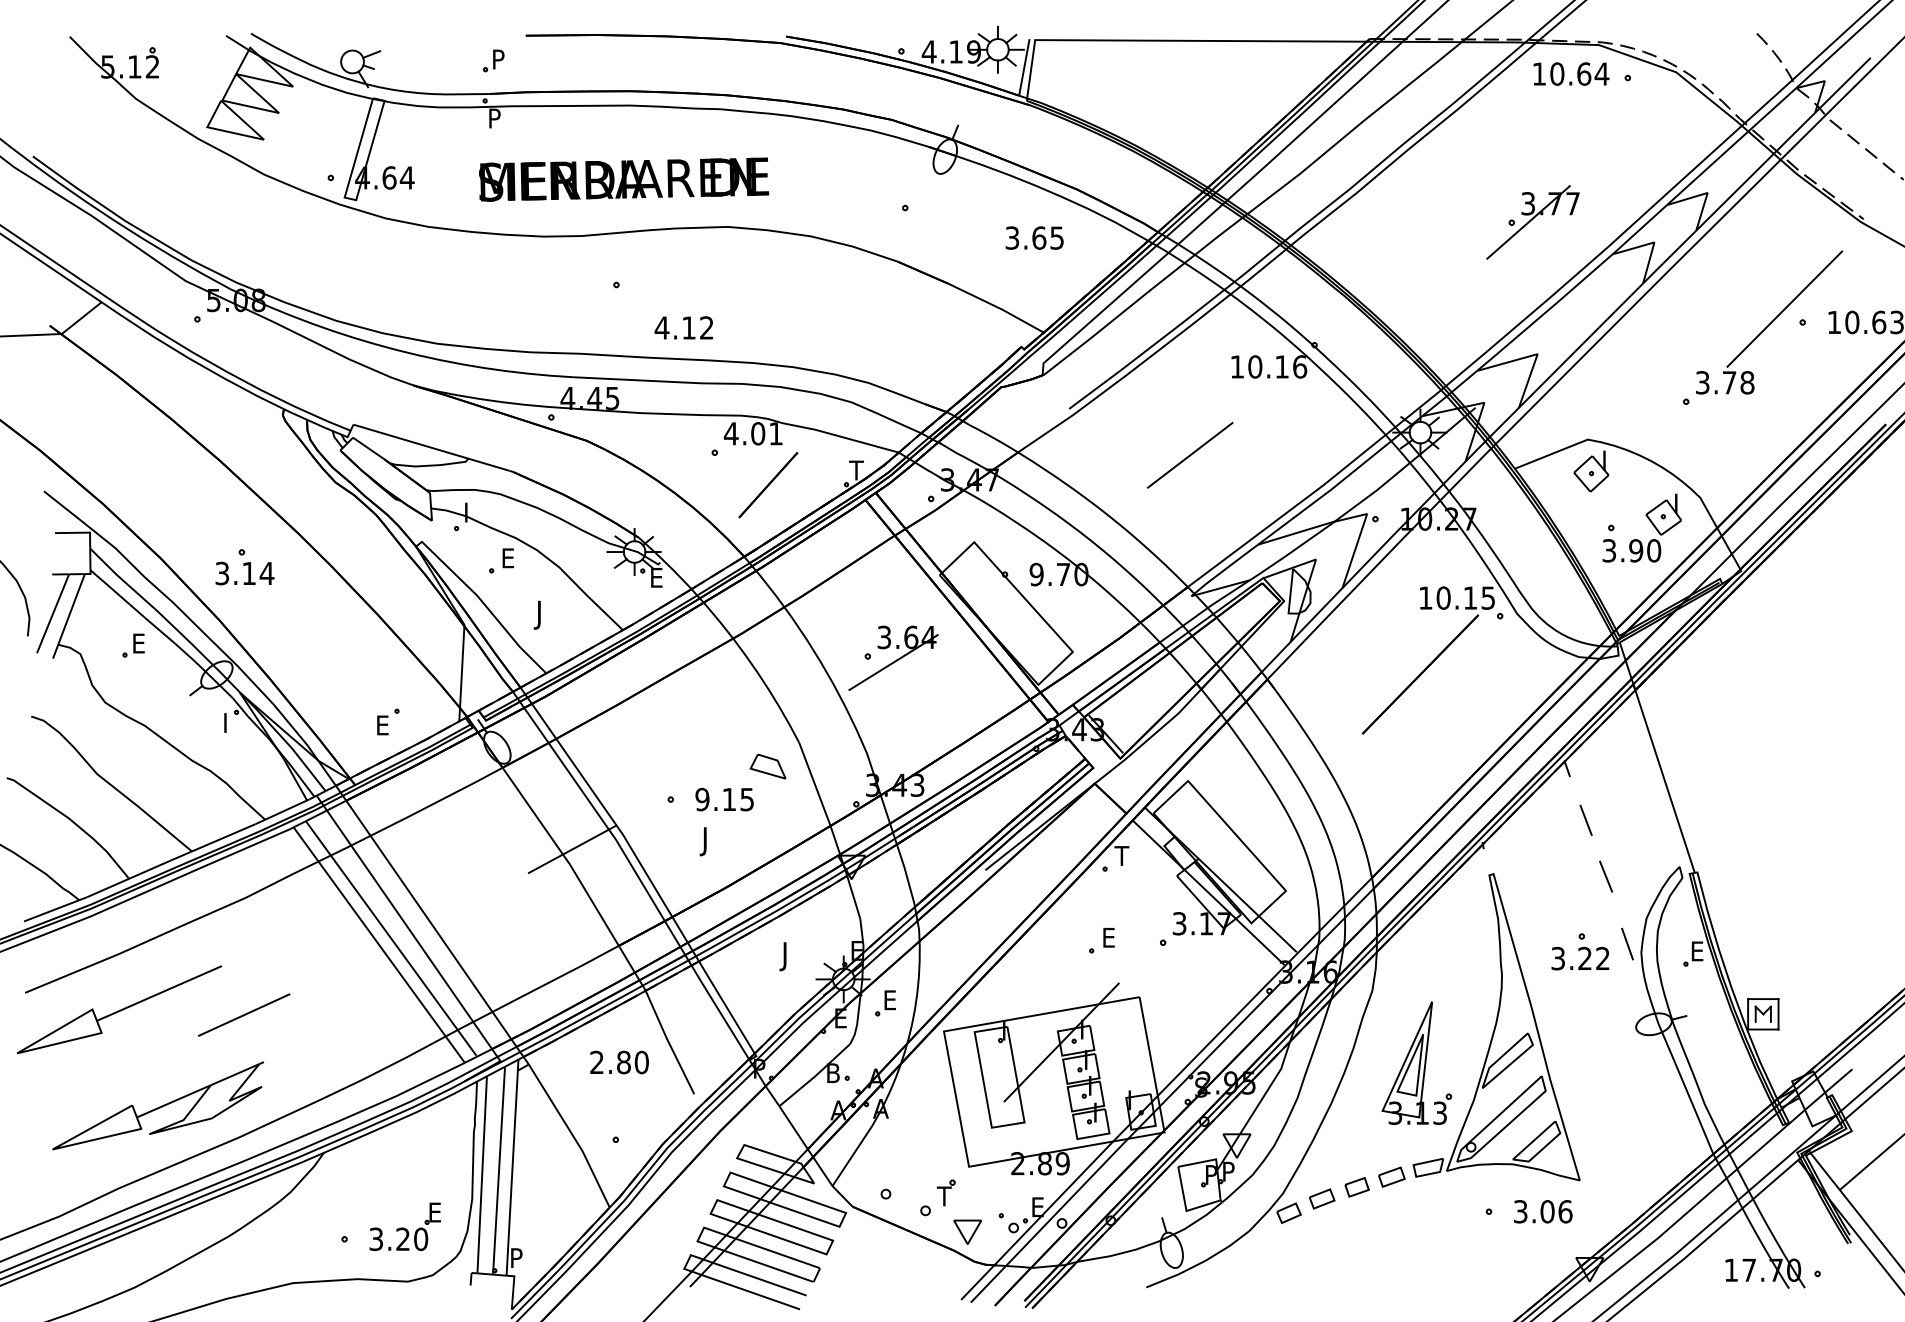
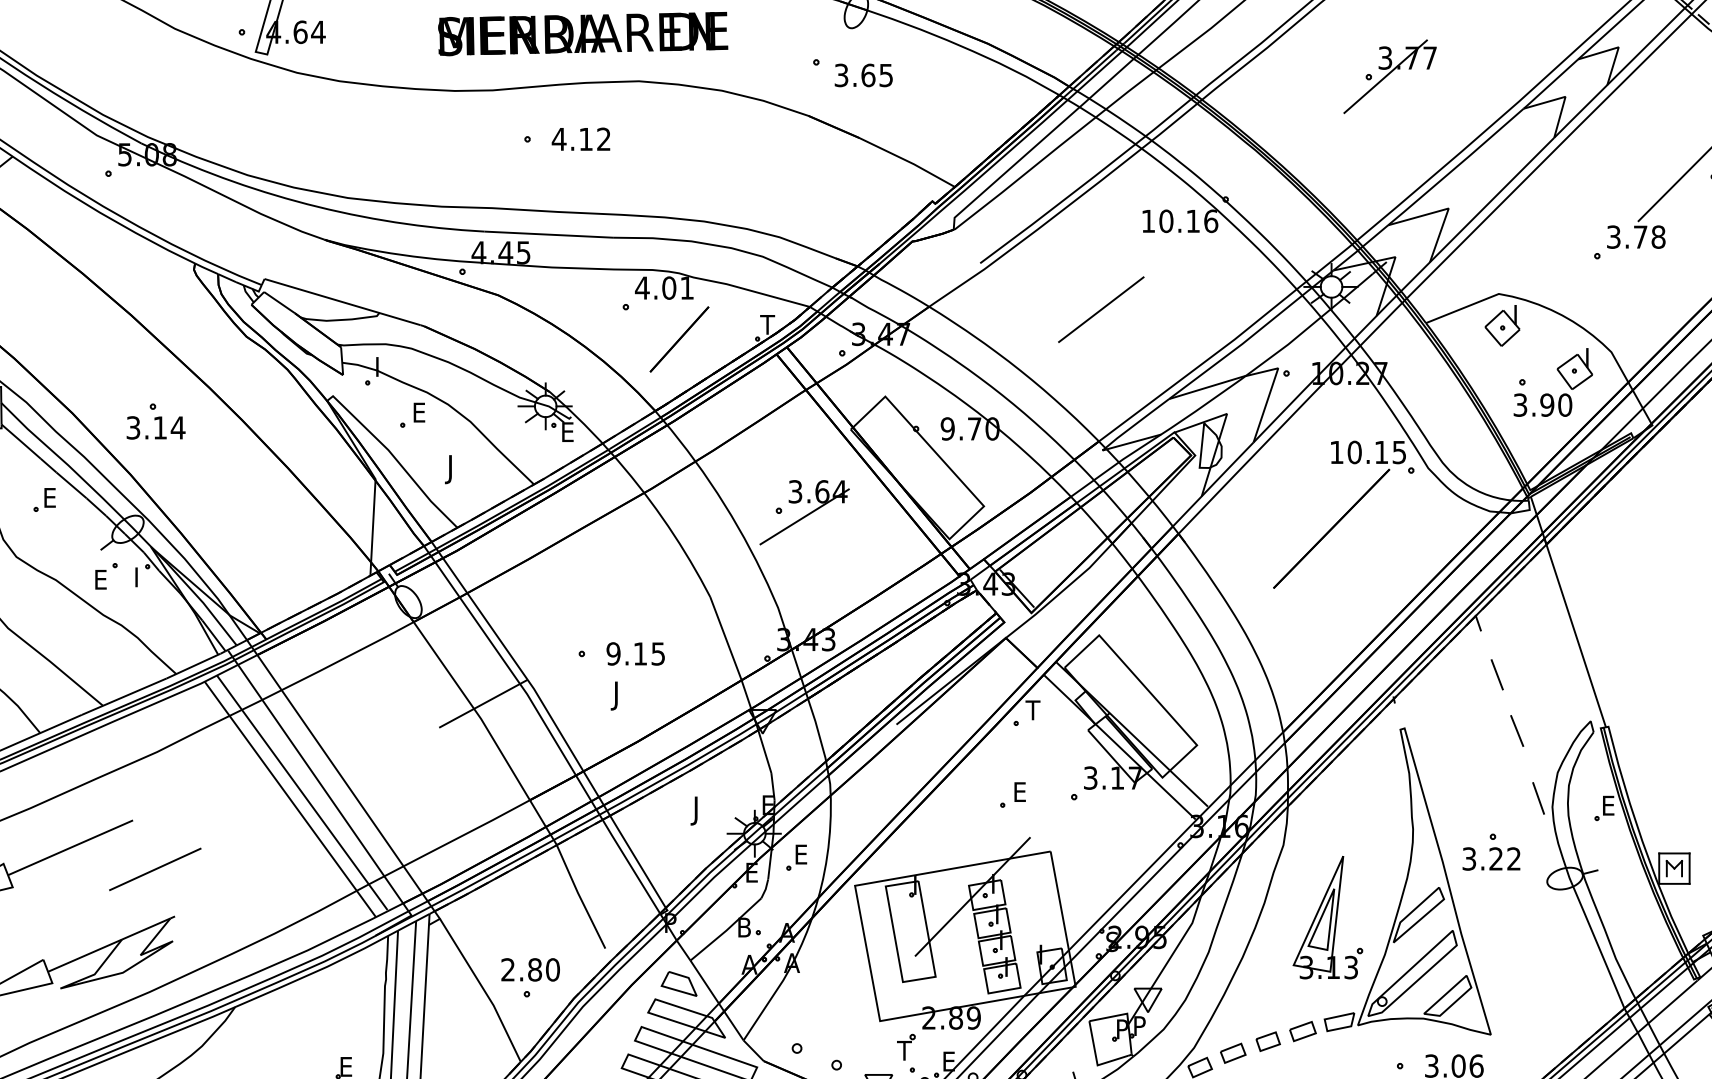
text: (624, 179) -> (583, 33), moved
part: (1532, 222) -> (1389, 76), moved
text: (1034, 237) -> (863, 74), moved
text: (683, 327) -> (580, 138), moved
part: (388, 721) -> (106, 575), moved
part: (767, 766) -> (678, 983), moved
part: (1580, 951) -> (1491, 851), moved
text: (619, 1062) -> (530, 969), moved
part: (945, 1192) -> (905, 1046), moved

